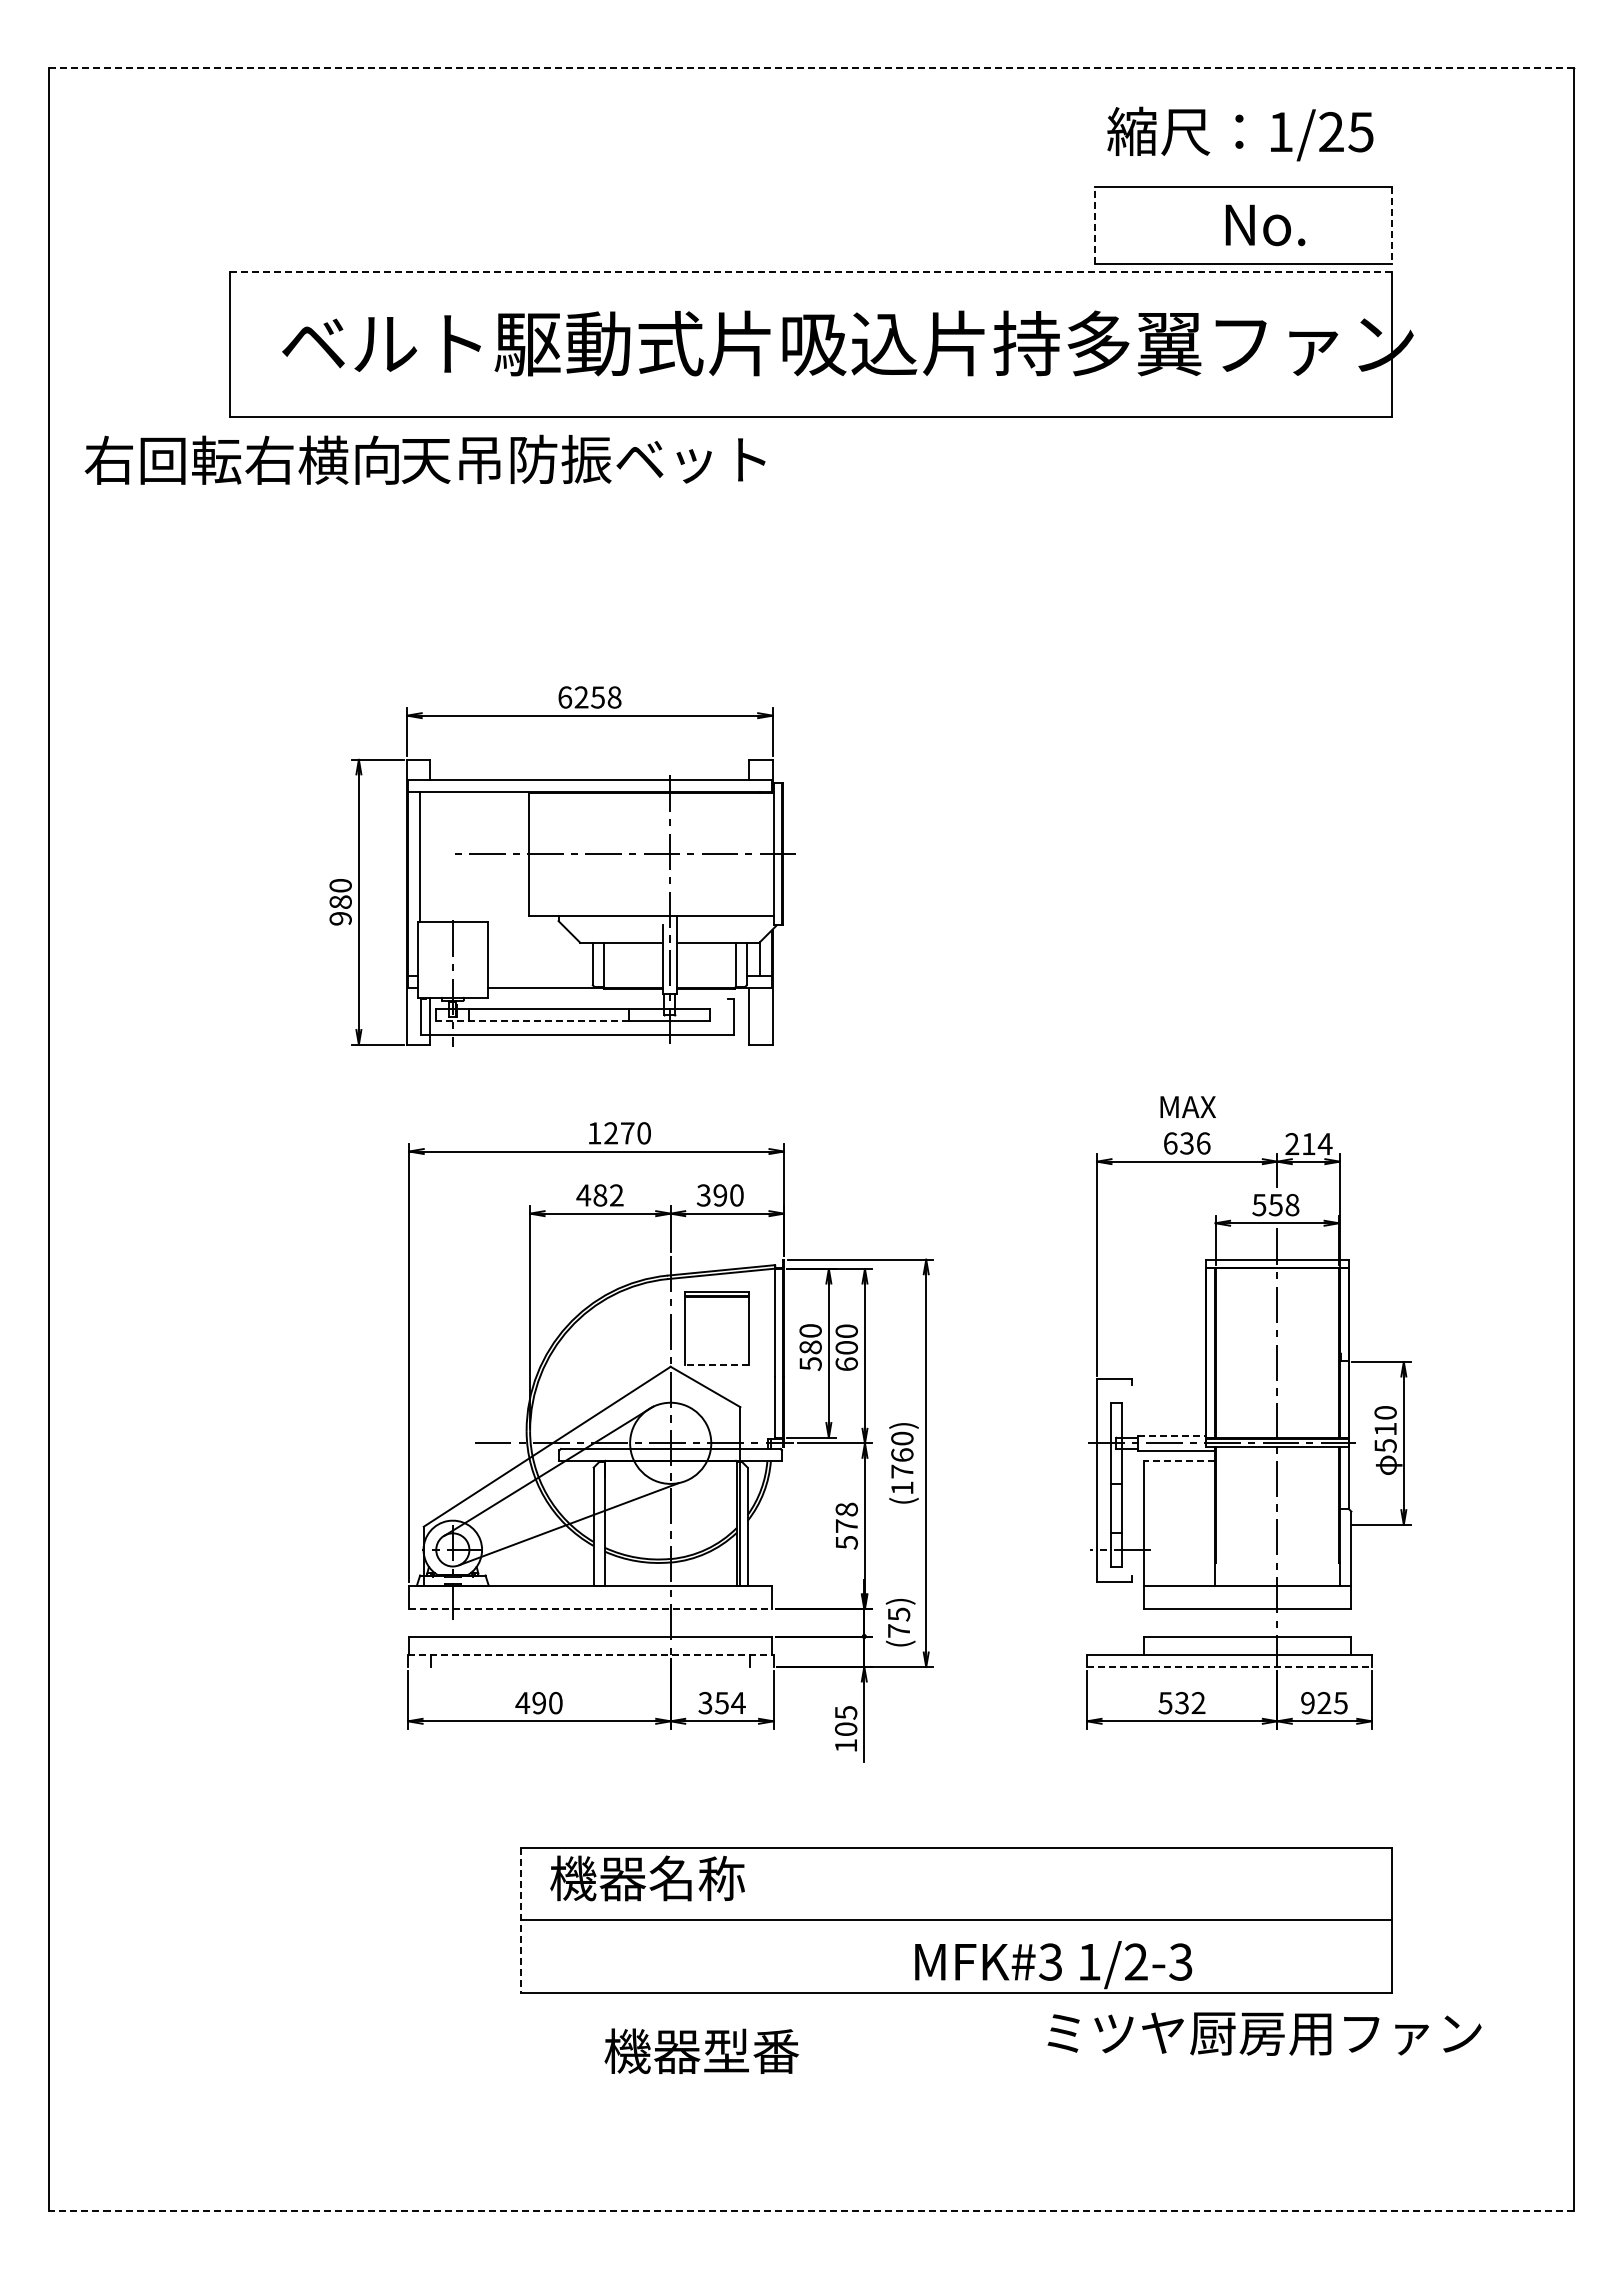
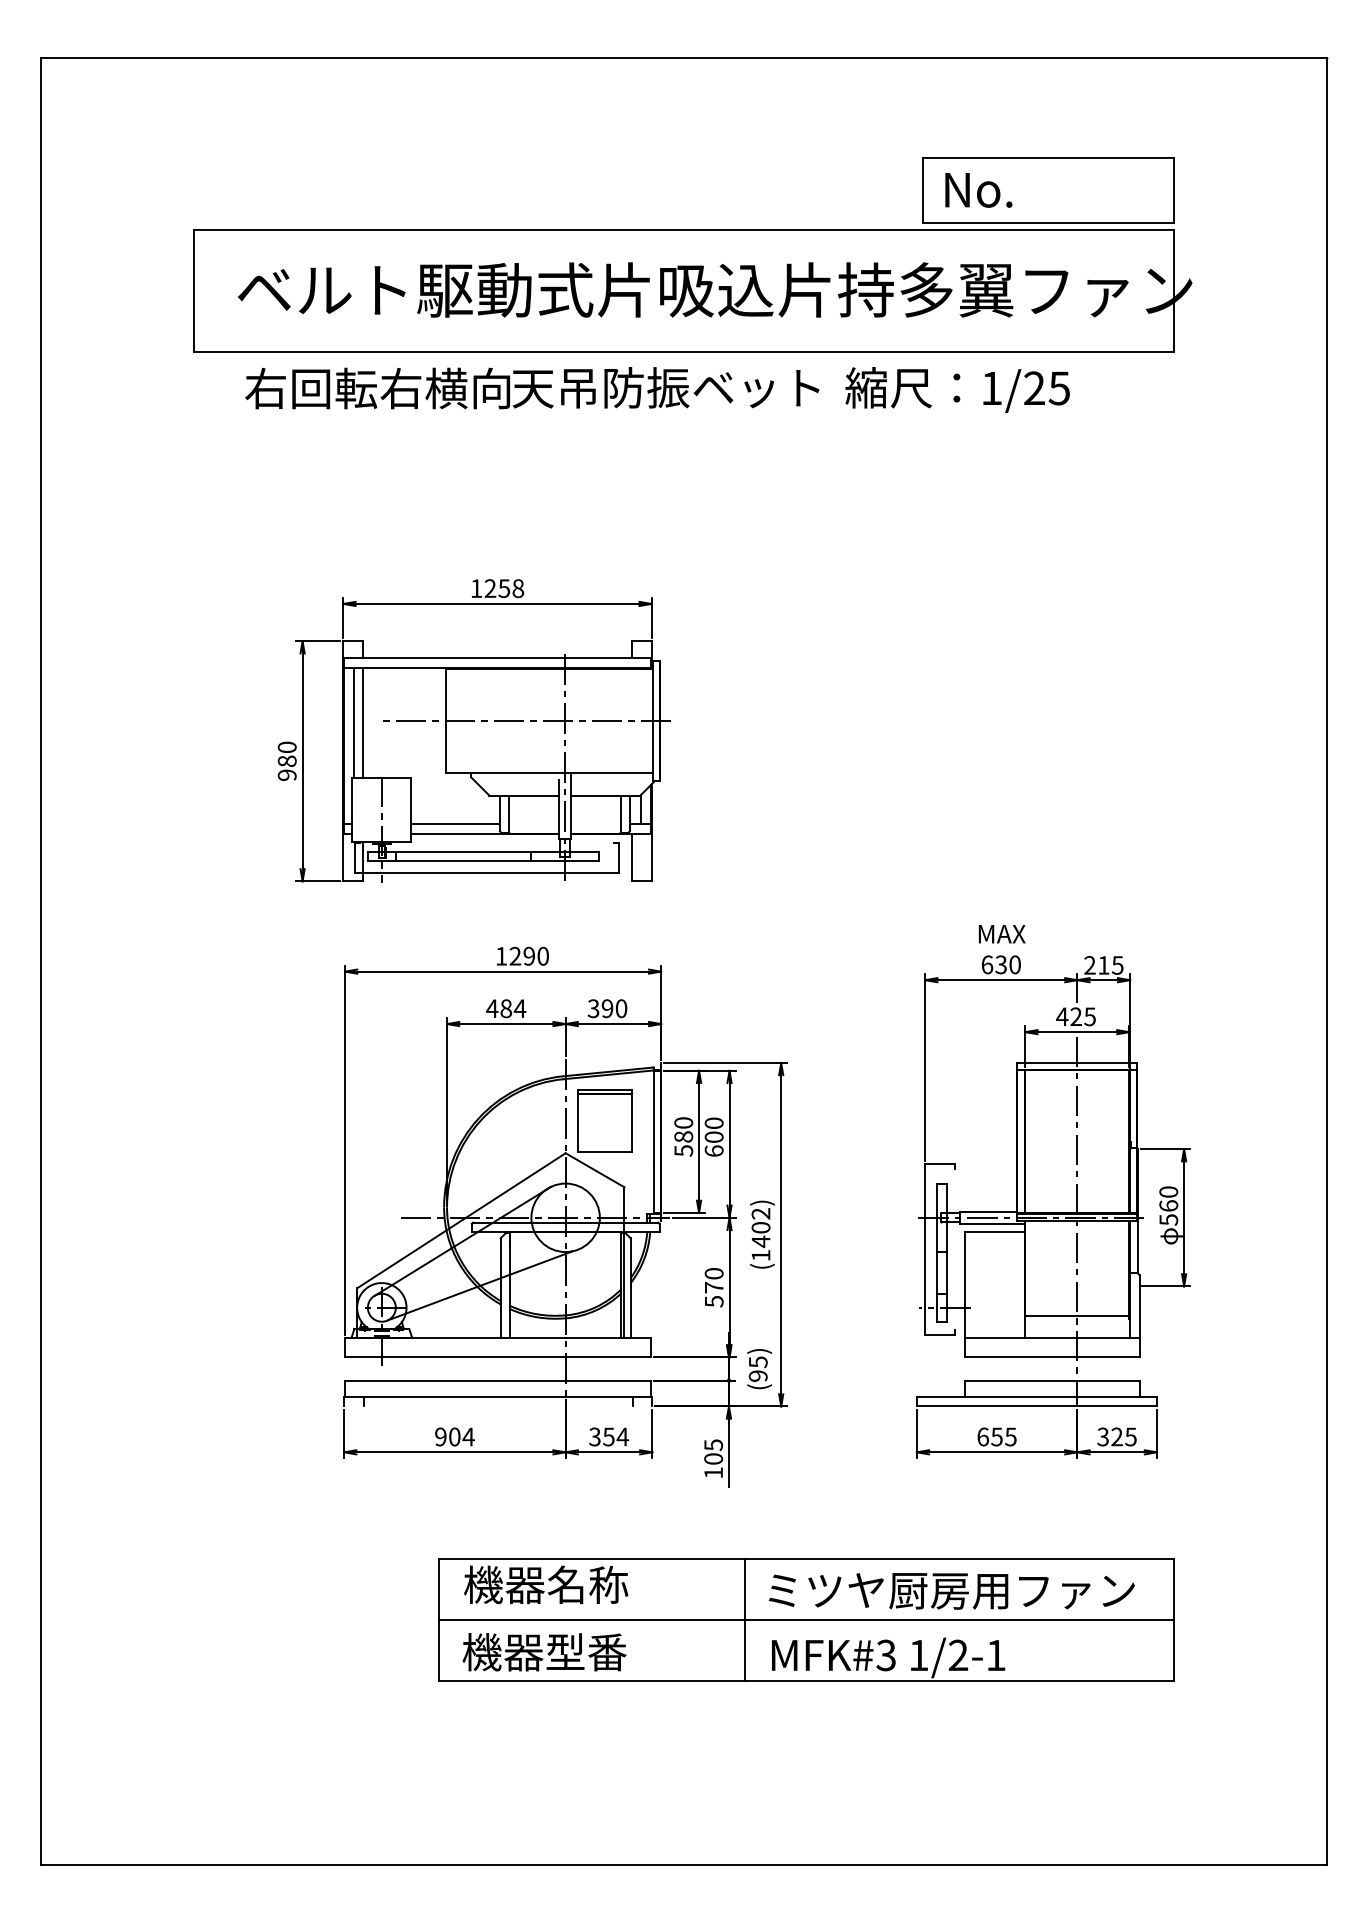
line: (811, 68) -> (684, 58), dashed -> solid
text: (1240, 133) -> (957, 389), moved
line: (1094, 224) -> (923, 189), dashed -> solid
text: (1265, 225) -> (978, 190), moved
line: (1391, 225) -> (1173, 190), dashed -> solid
line: (811, 272) -> (684, 230), dashed -> solid
text: (424, 459) -> (531, 387), moved
text: (565, 697) -> (476, 588), 6258 -> 1258
line: (430, 856) -> (363, 722), added
line: (539, 976) -> (454, 823), added
line: (532, 1020) -> (449, 861), dashed -> solid
text: (627, 1133) -> (529, 956), 1270 -> 1290
text: (1203, 1143) -> (1015, 964), 636 -> 630
text: (1324, 1144) -> (1117, 965), 214 -> 215
text: (616, 1195) -> (519, 1008), 482 -> 484
text: (1275, 1204) -> (1075, 1016), 558 -> 425
line: (717, 1364) -> (605, 1151), dashed -> solid
text: (1385, 1428) -> (1168, 1205), 510 -> 560
line: (1172, 1436) -> (988, 1212), dashed -> solid
text: (902, 1455) -> (761, 1228), (1760) -> (1402)
line: (1179, 1460) -> (994, 1232), dashed -> solid
text: (846, 1509) -> (713, 1273), 578 -> 570
line: (1277, 1559) -> (1077, 1315), added
line: (590, 1608) -> (497, 1357), dashed -> solid
text: (898, 1630) -> (757, 1375), (75) -> (95)
line: (590, 1655) -> (497, 1396), dashed -> solid
line: (1229, 1667) -> (1037, 1406), dashed -> solid
text: (1181, 1702) -> (996, 1436), 532 -> 655
text: (539, 1703) -> (454, 1437), 490 -> 904
text: (1307, 1703) -> (1102, 1437), 925 -> 325
line: (883, 1919) -> (745, 1619), added
line: (520, 1920) -> (438, 1620), dashed -> solid
text: (1180, 1961) -> (995, 1654), 1/2-3 -> 1/2-1
text: (1264, 2033) -> (951, 1590), moved
text: (701, 2050) -> (544, 1651), moved
line: (810, 2210) -> (683, 1864), dashed -> solid

